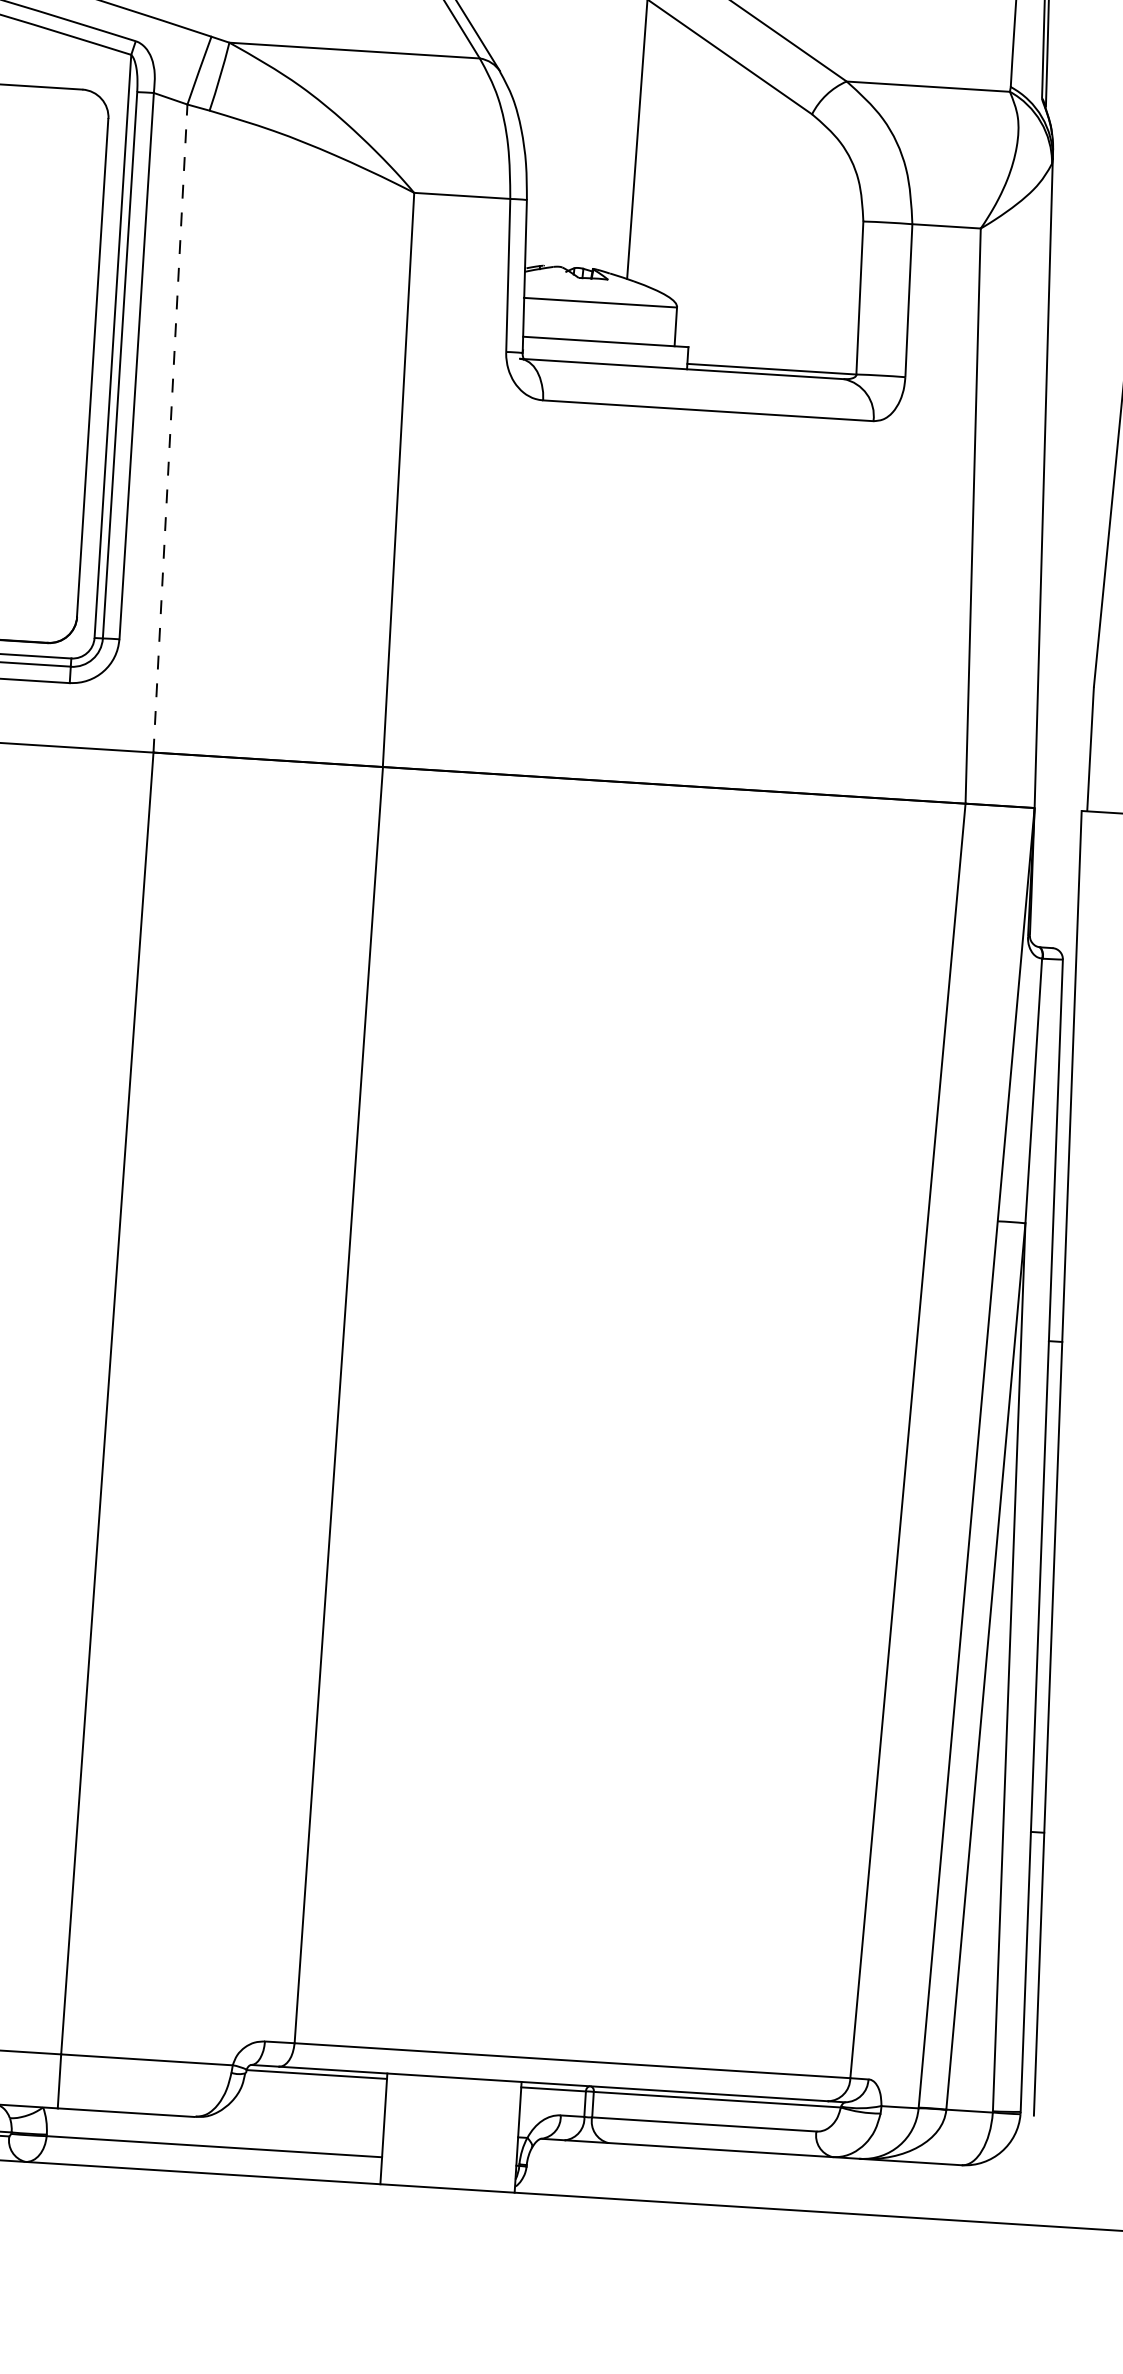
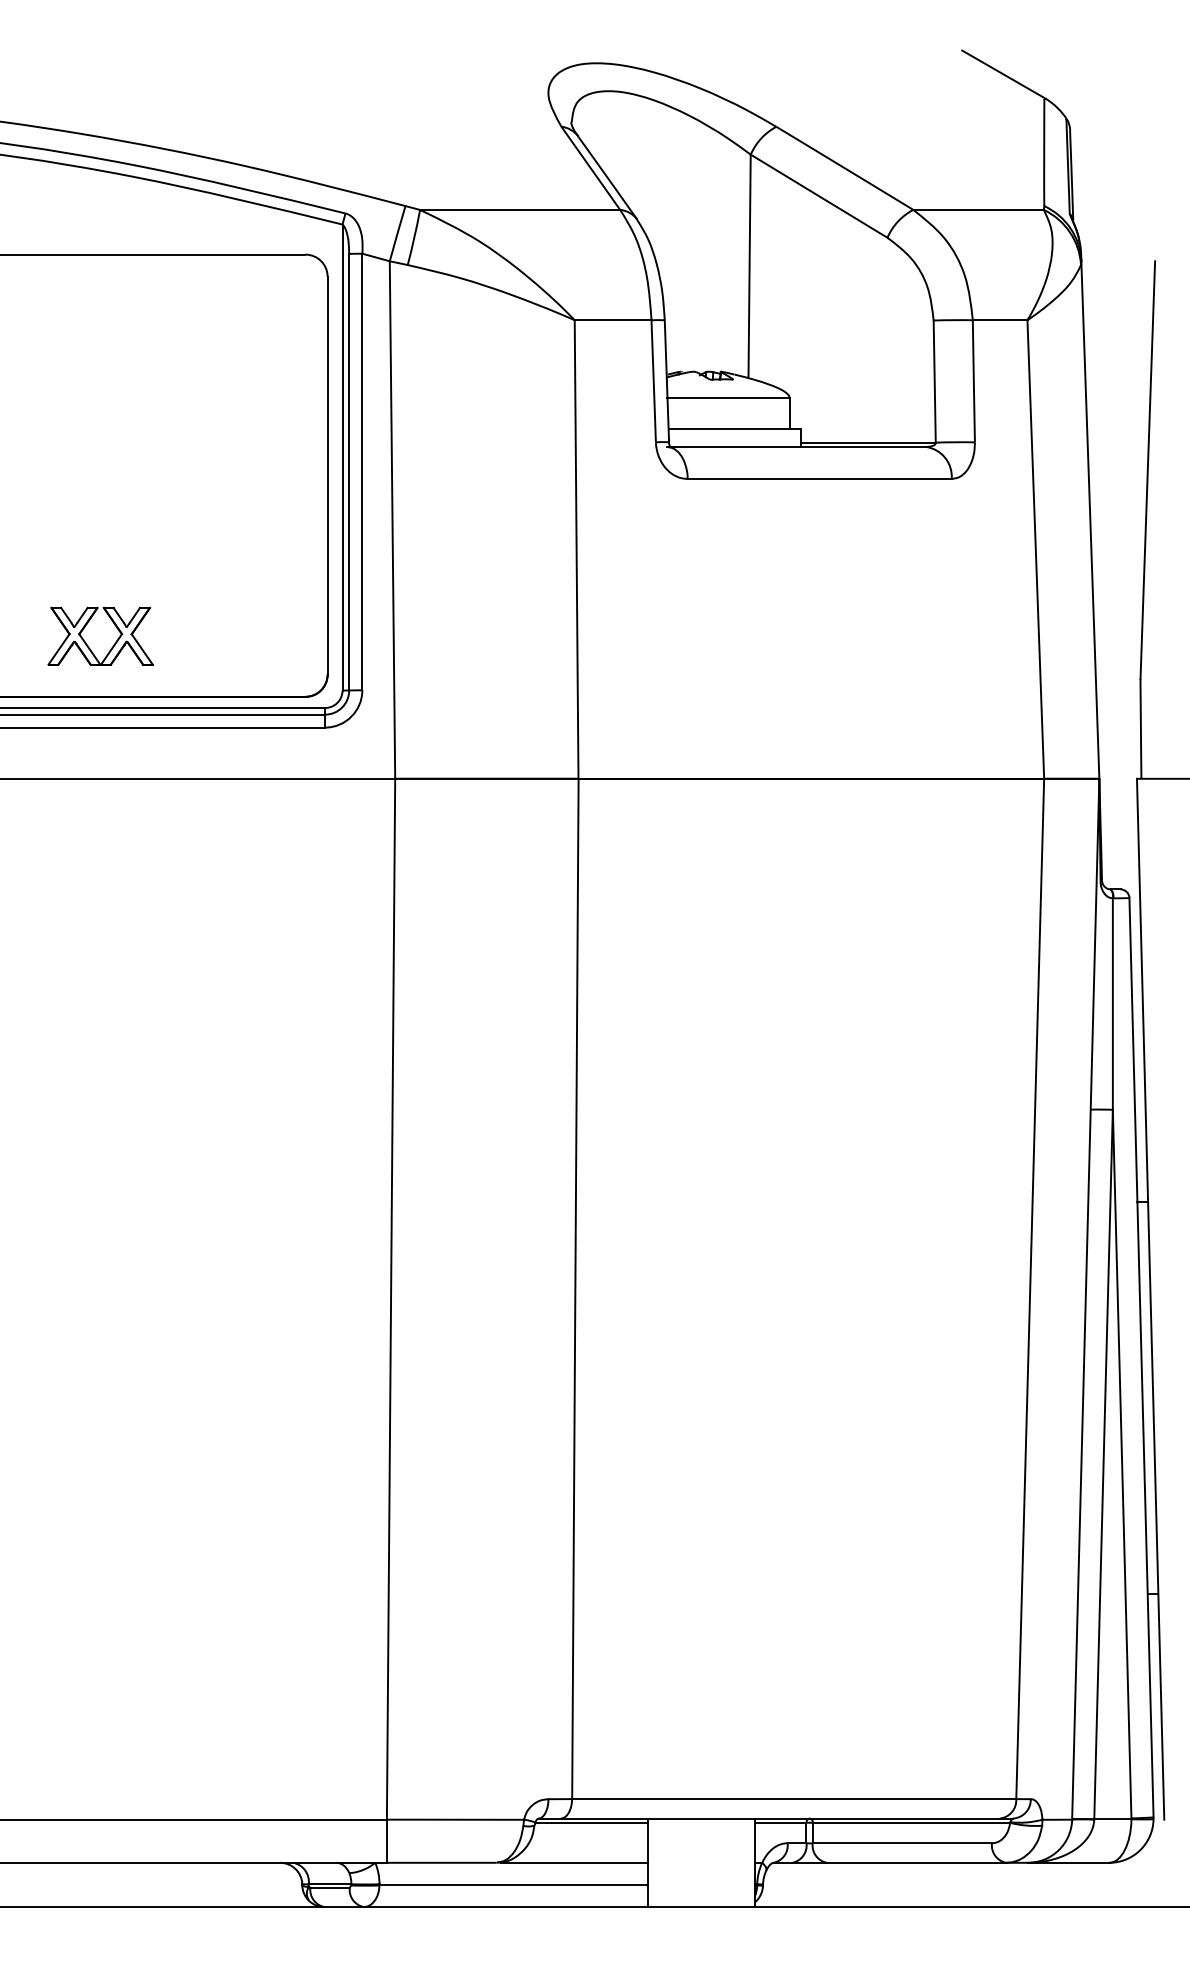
line: (170, 427) -> (392, 519), dashed -> solid
line: (291, 2122) -> (573, 1862), added

